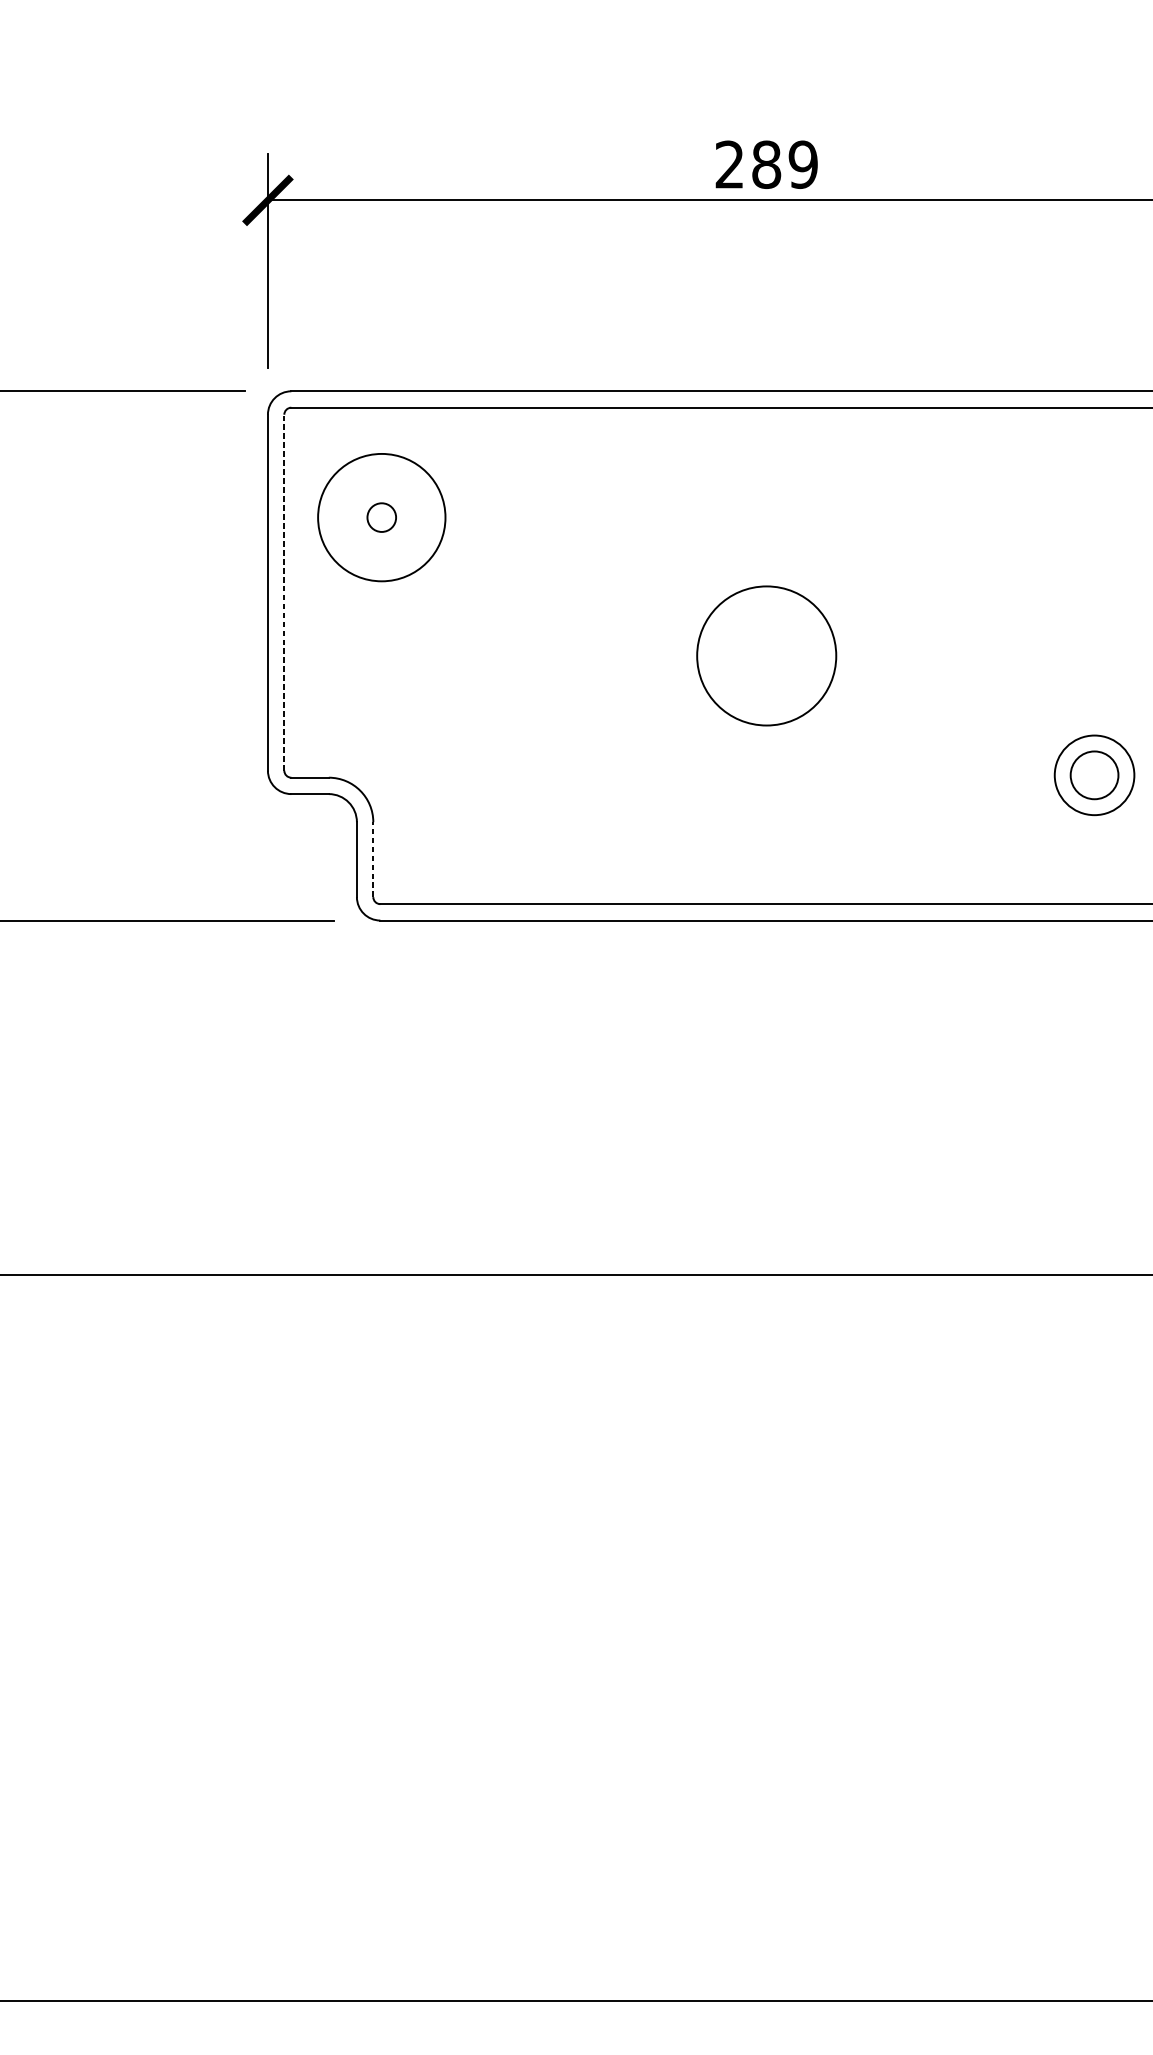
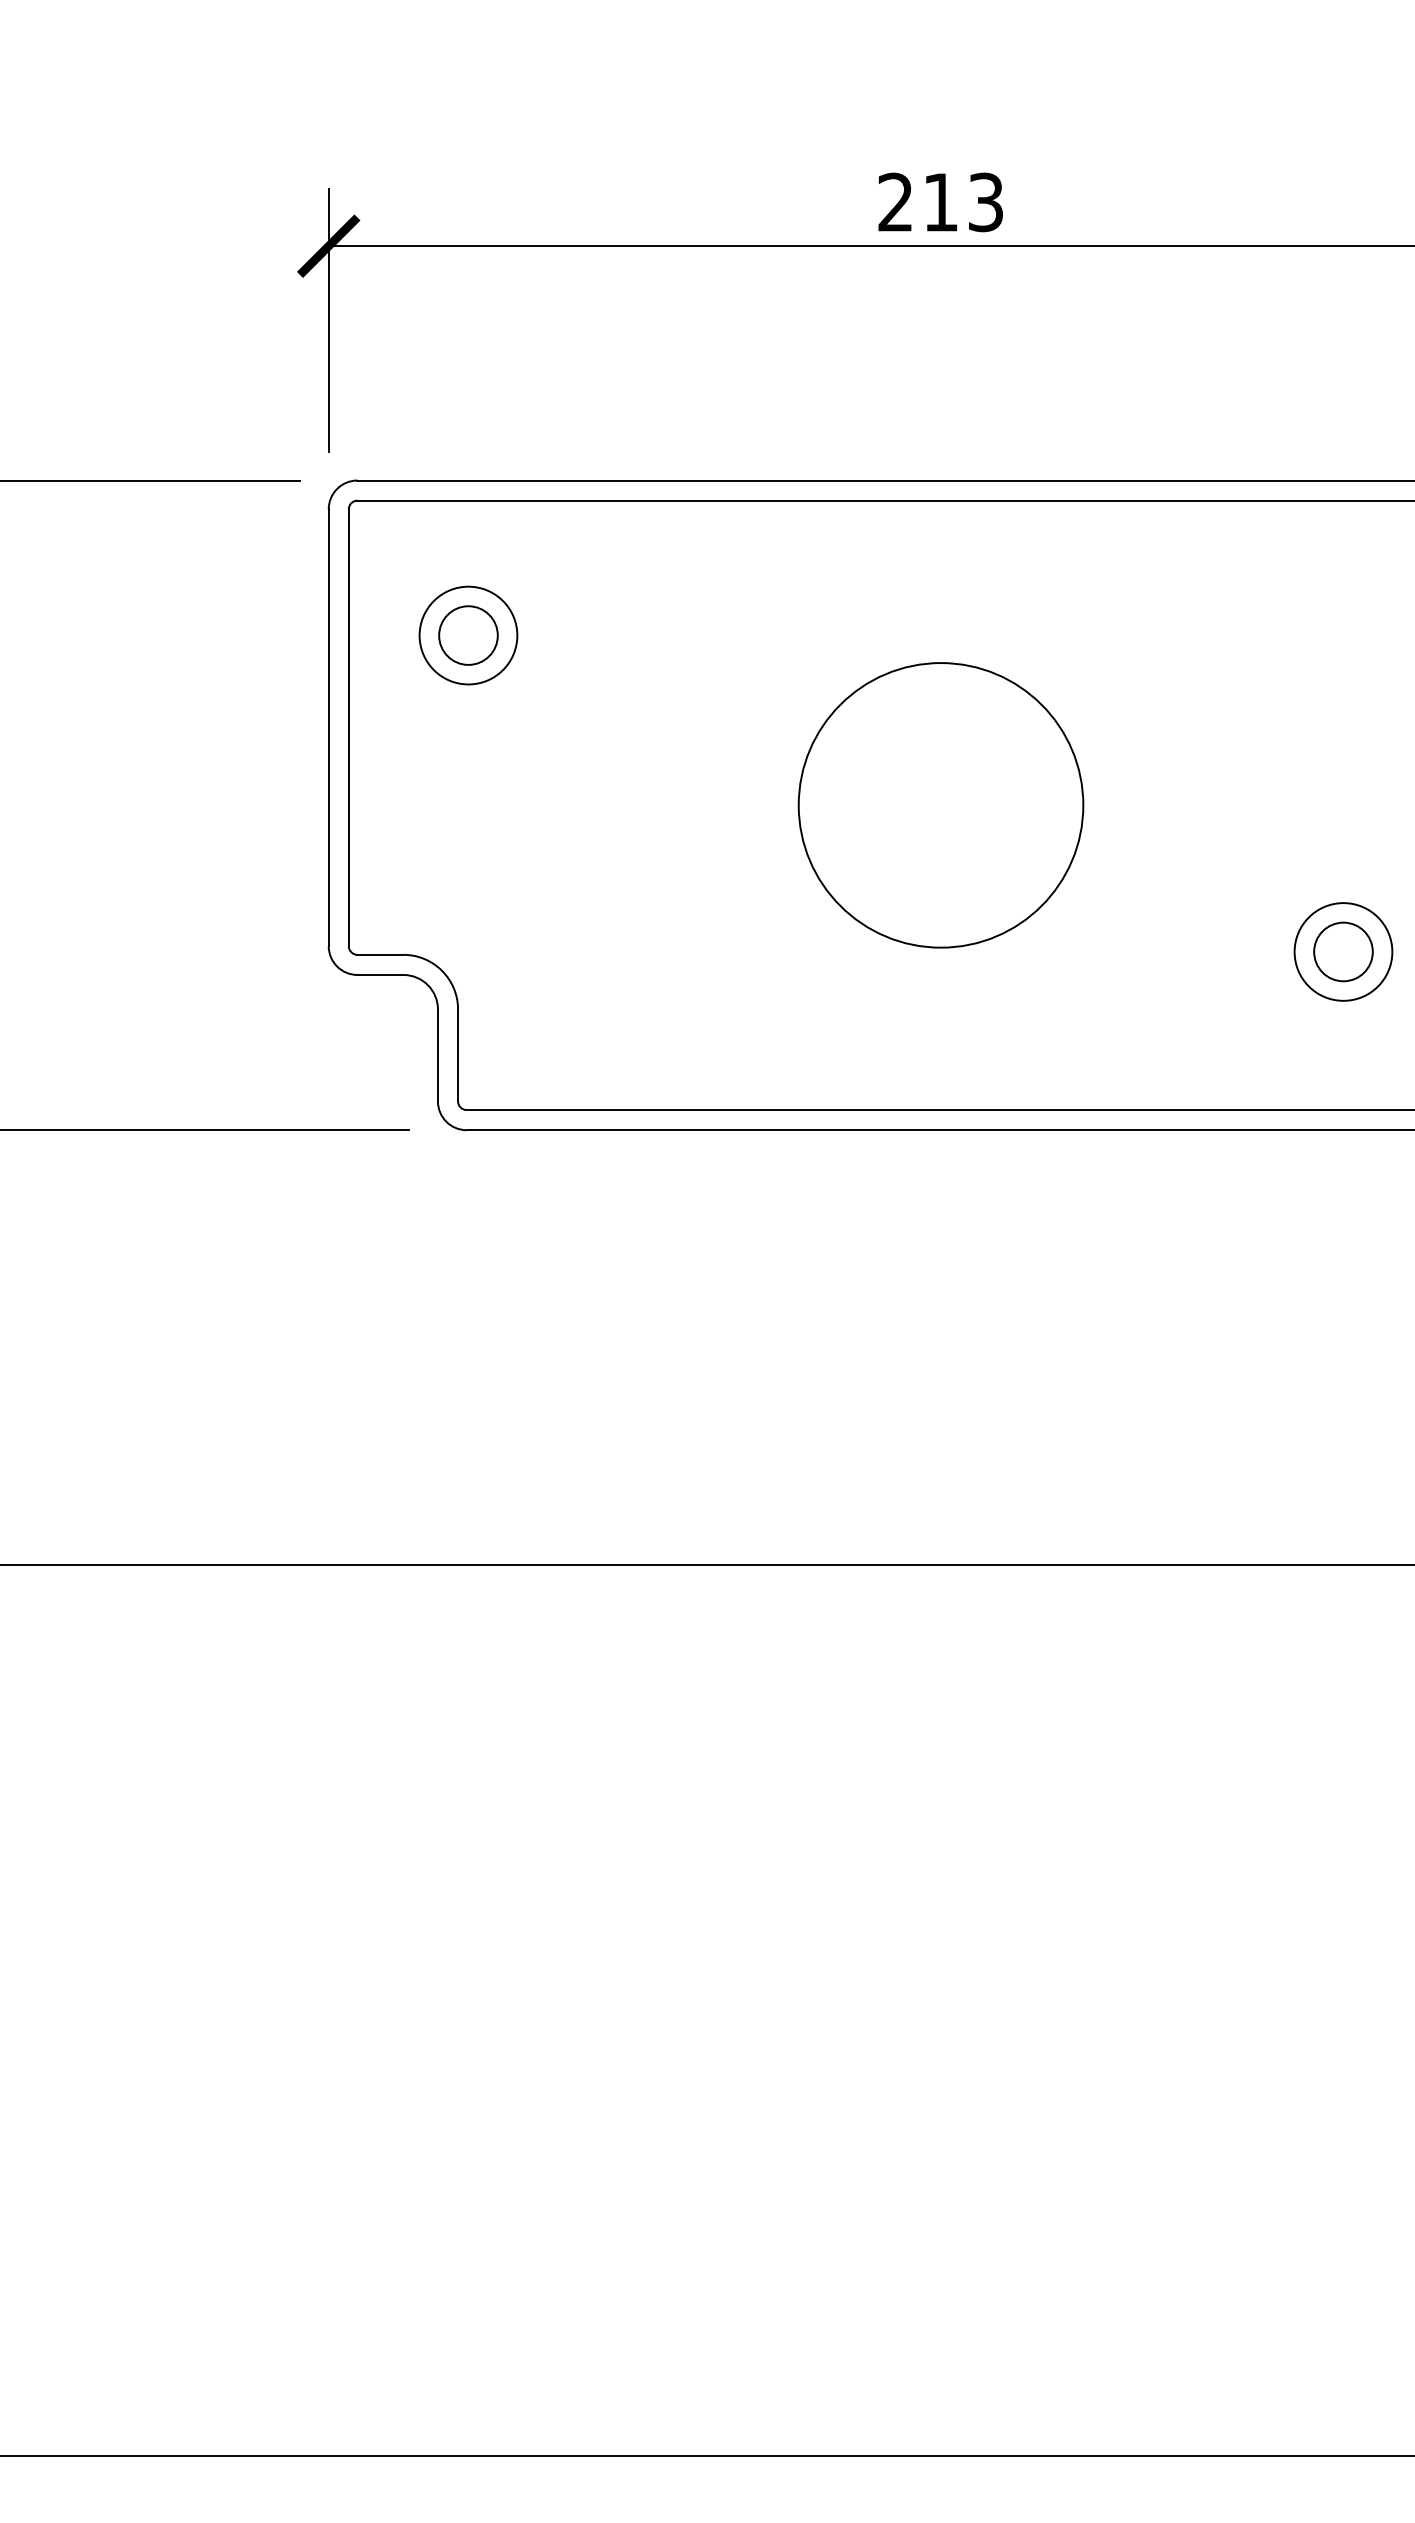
text: (785, 164) -> (963, 202), 289 -> 213
circle: (381, 517) -> (468, 635), size x0.62
circle: (381, 517) -> (468, 635), size x1.67
line: (284, 592) -> (348, 727), dashed -> solid
circle: (766, 656) -> (940, 805), size x1.67
line: (373, 859) -> (458, 1055), dashed -> solid

